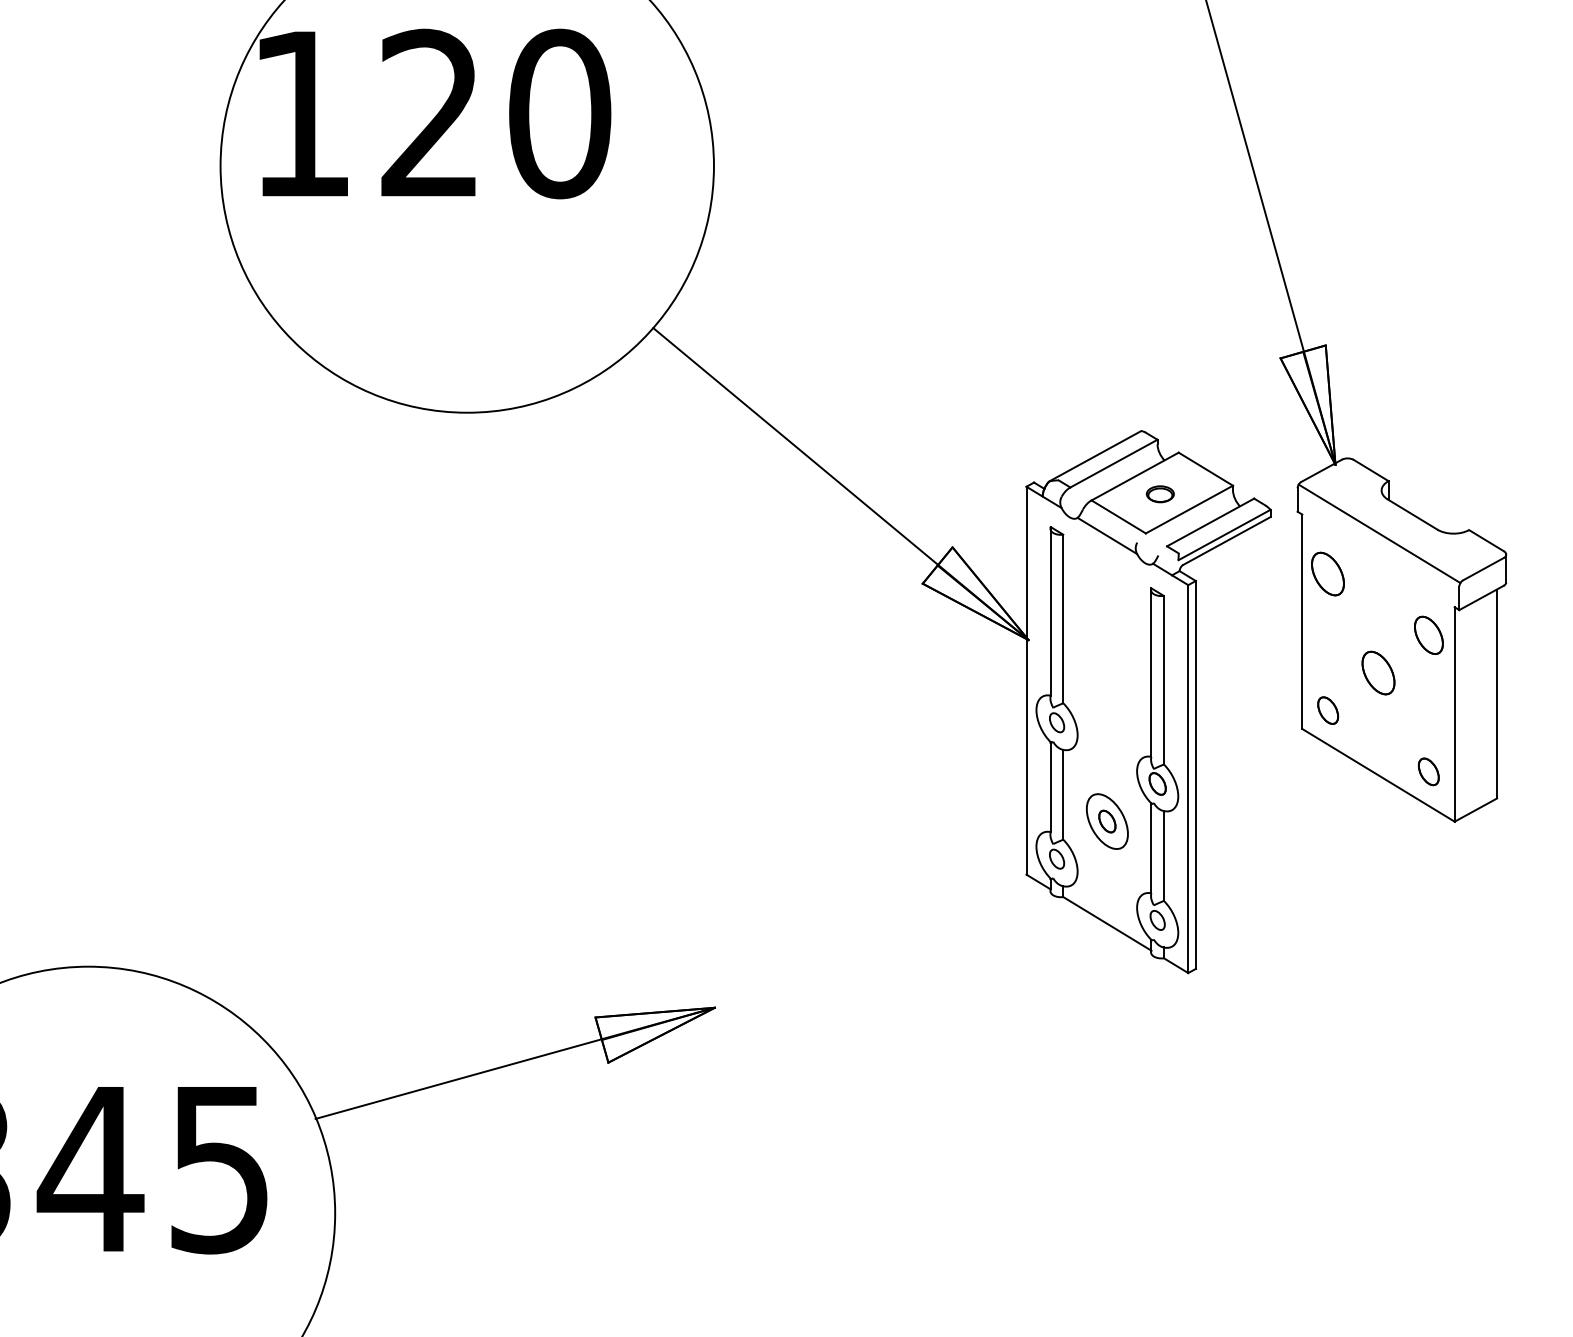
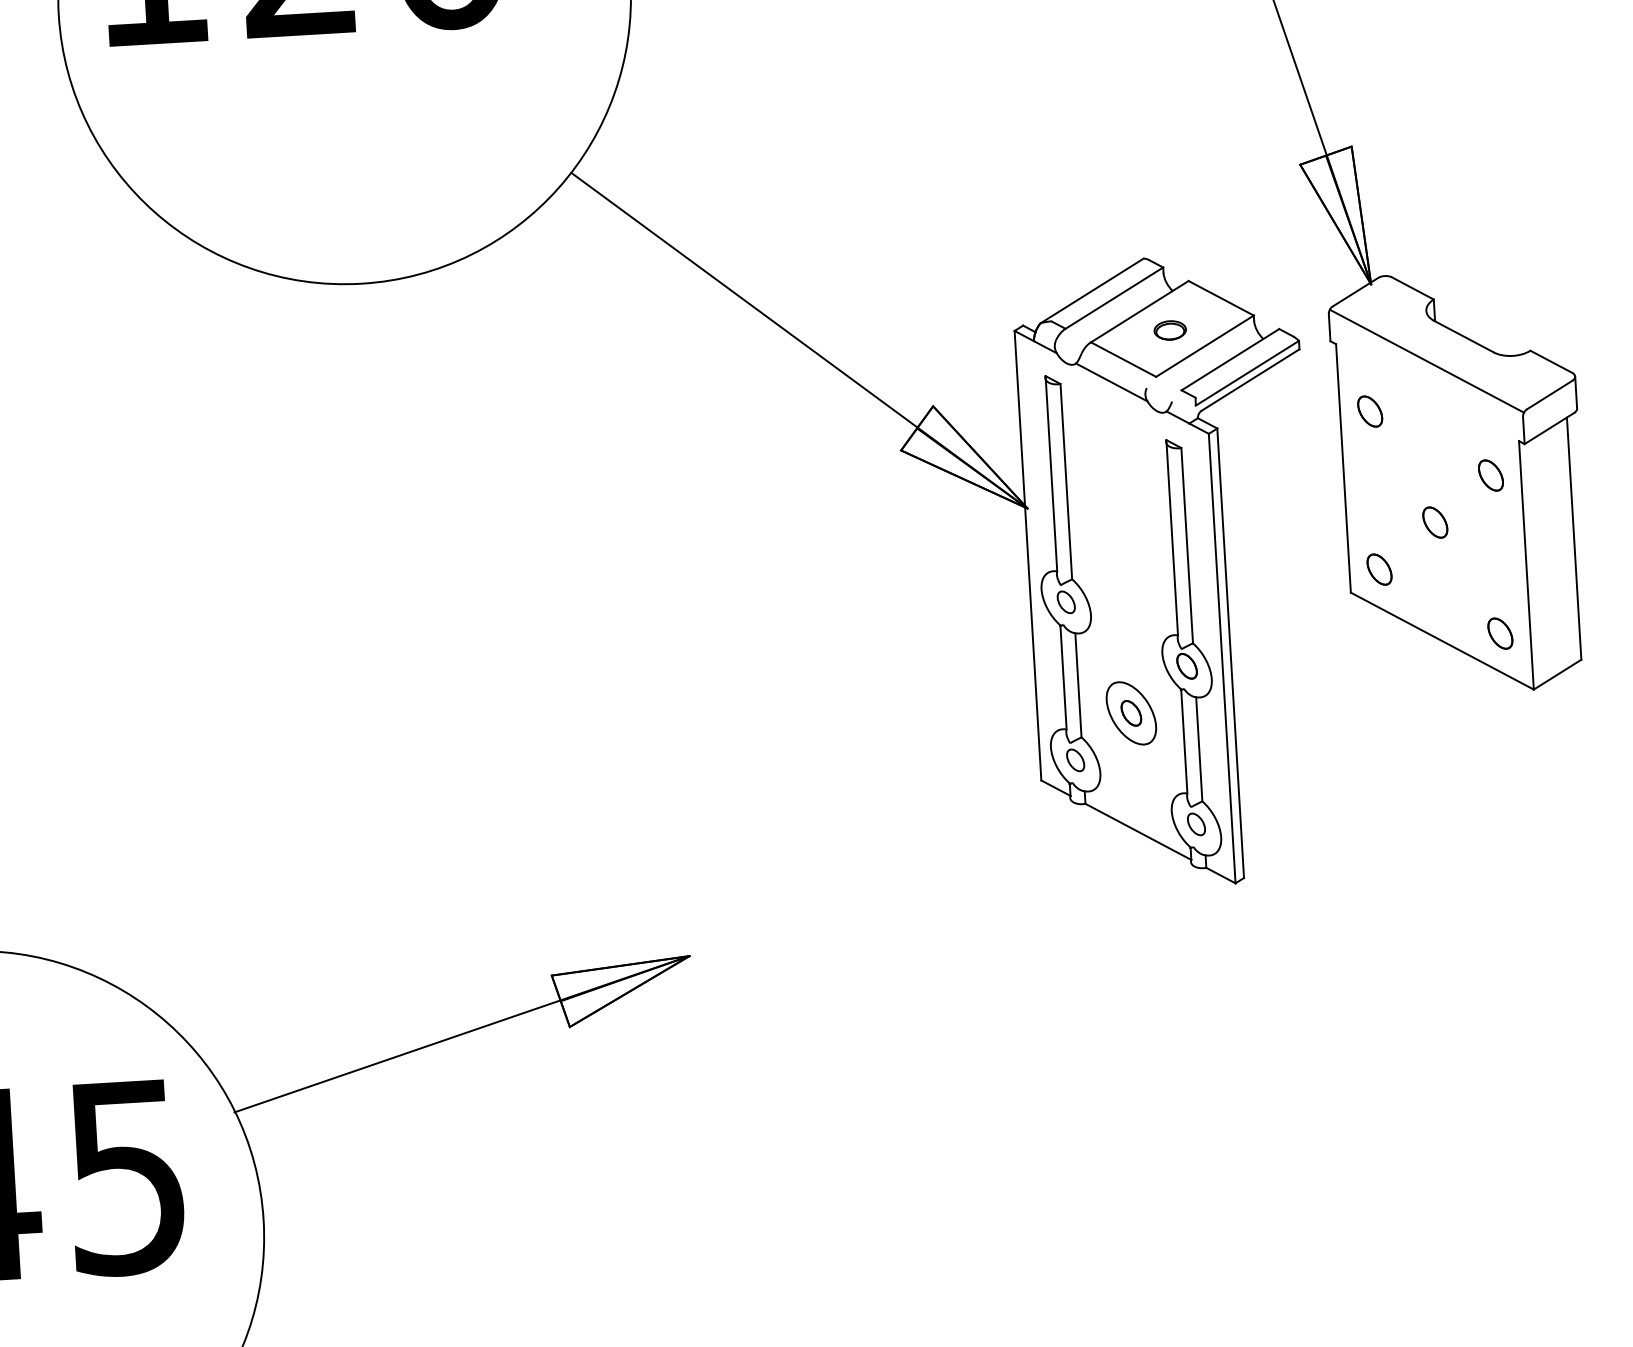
part: (1328, 574) -> (1370, 411), size x0.62
part: (1428, 635) -> (1490, 475), size x0.71
part: (1378, 672) -> (1435, 521), size x0.62

